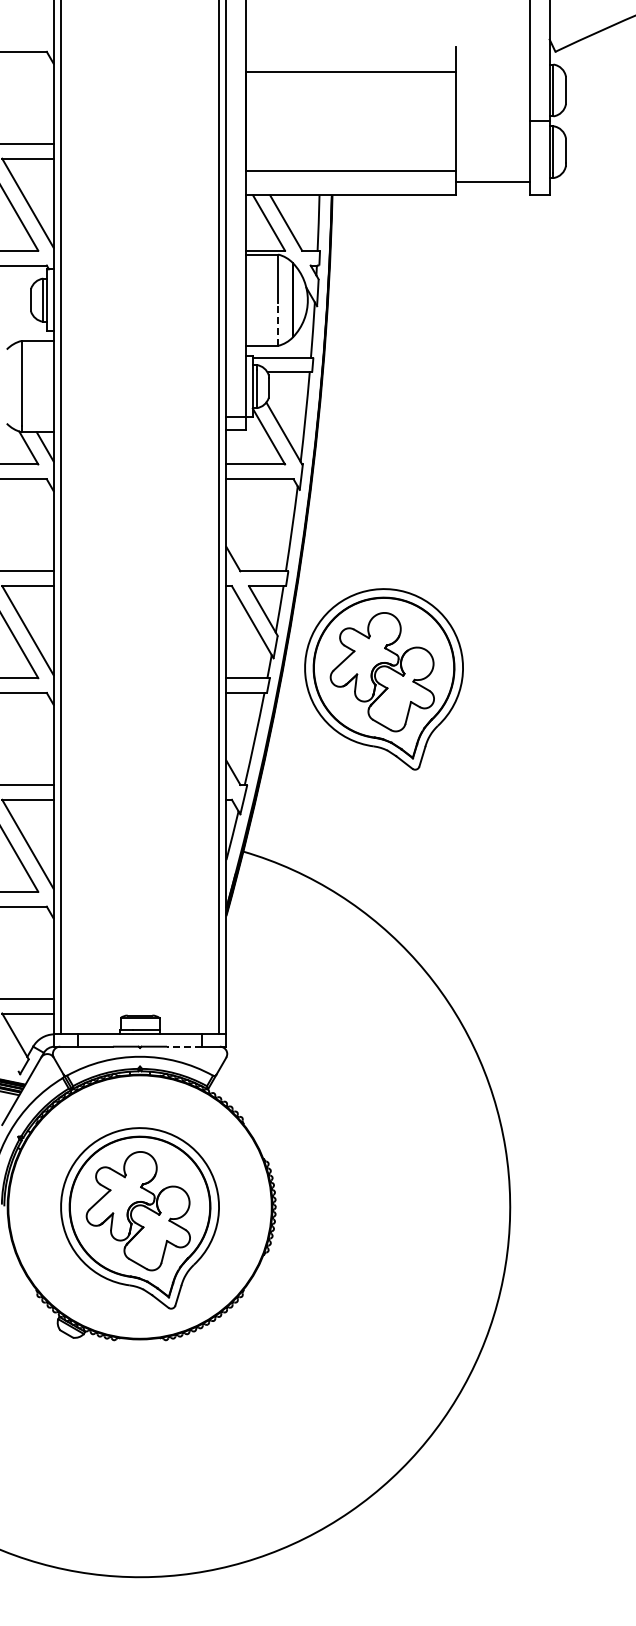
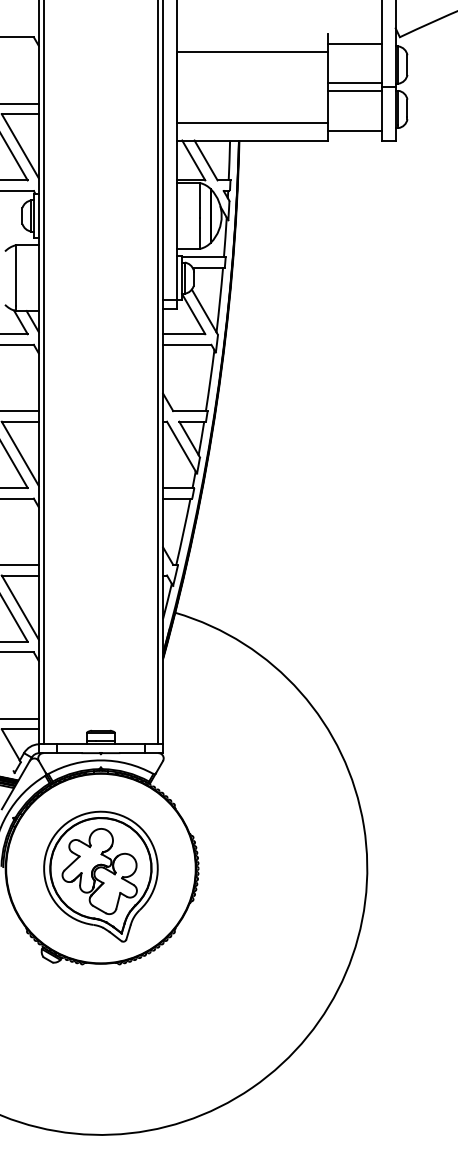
line: (492, 60) -> (354, 43), added
line: (492, 115) -> (354, 83), added
line: (492, 127) -> (354, 91), added
line: (278, 324) -> (200, 233), dashed -> solid
part: (383, 679) -> (276, 488), removed
line: (183, 1046) -> (132, 753), dashed -> solid

